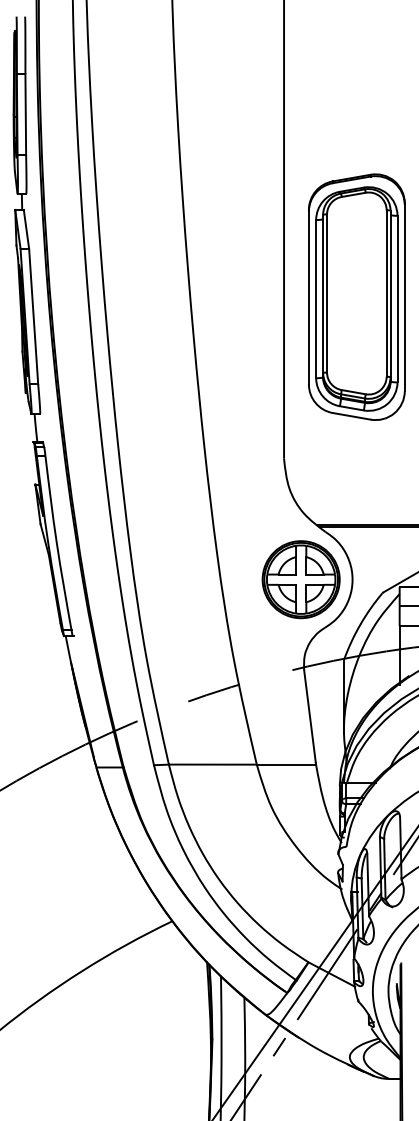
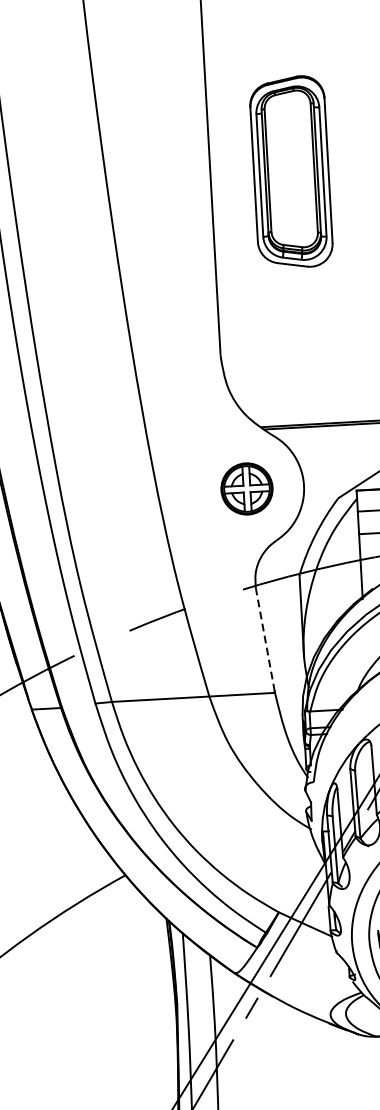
part: (356, 296) -> (290, 171), size x0.7
part: (300, 579) -> (246, 488), size x0.6
line: (310, 716) -> (265, 639), solid -> dashed

